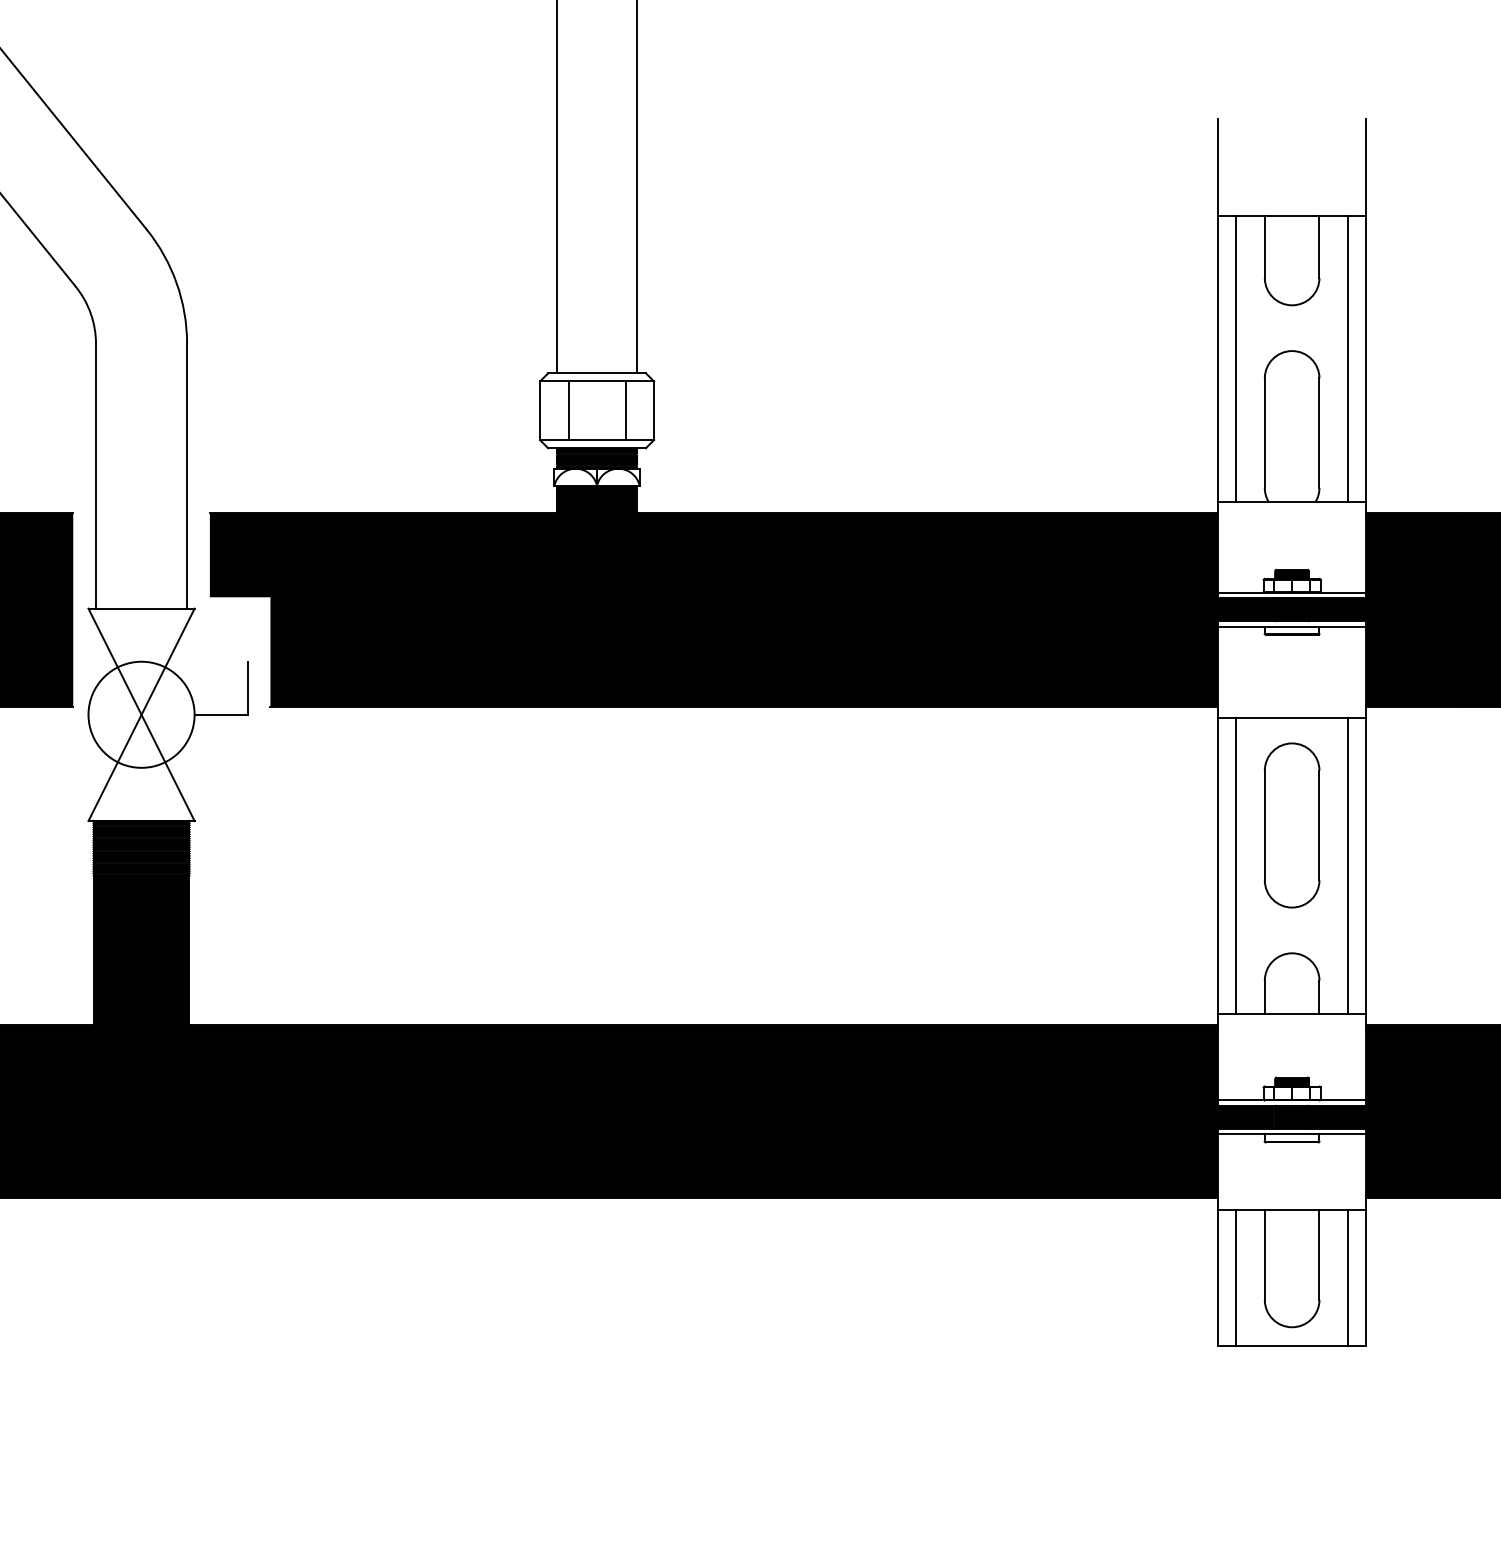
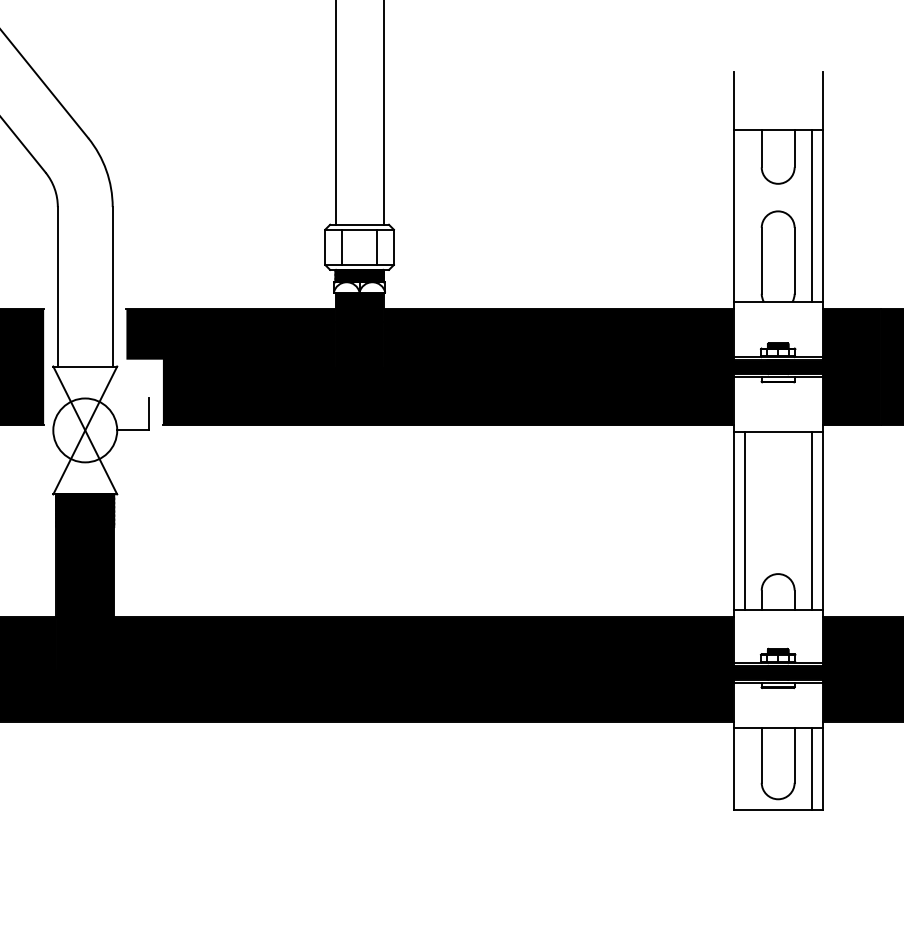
line: (1236, 359) -> (744, 216), removed
part: (1290, 824) -> (777, 496), removed
line: (1236, 1277) -> (744, 769), removed

